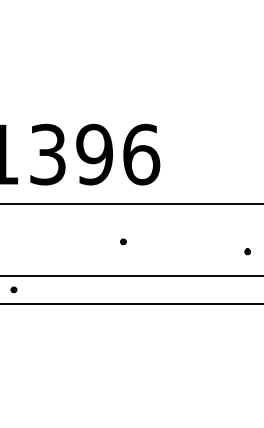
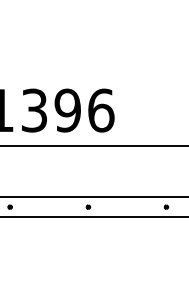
part: (123, 241) -> (88, 206), moved
part: (247, 251) -> (166, 206), moved

